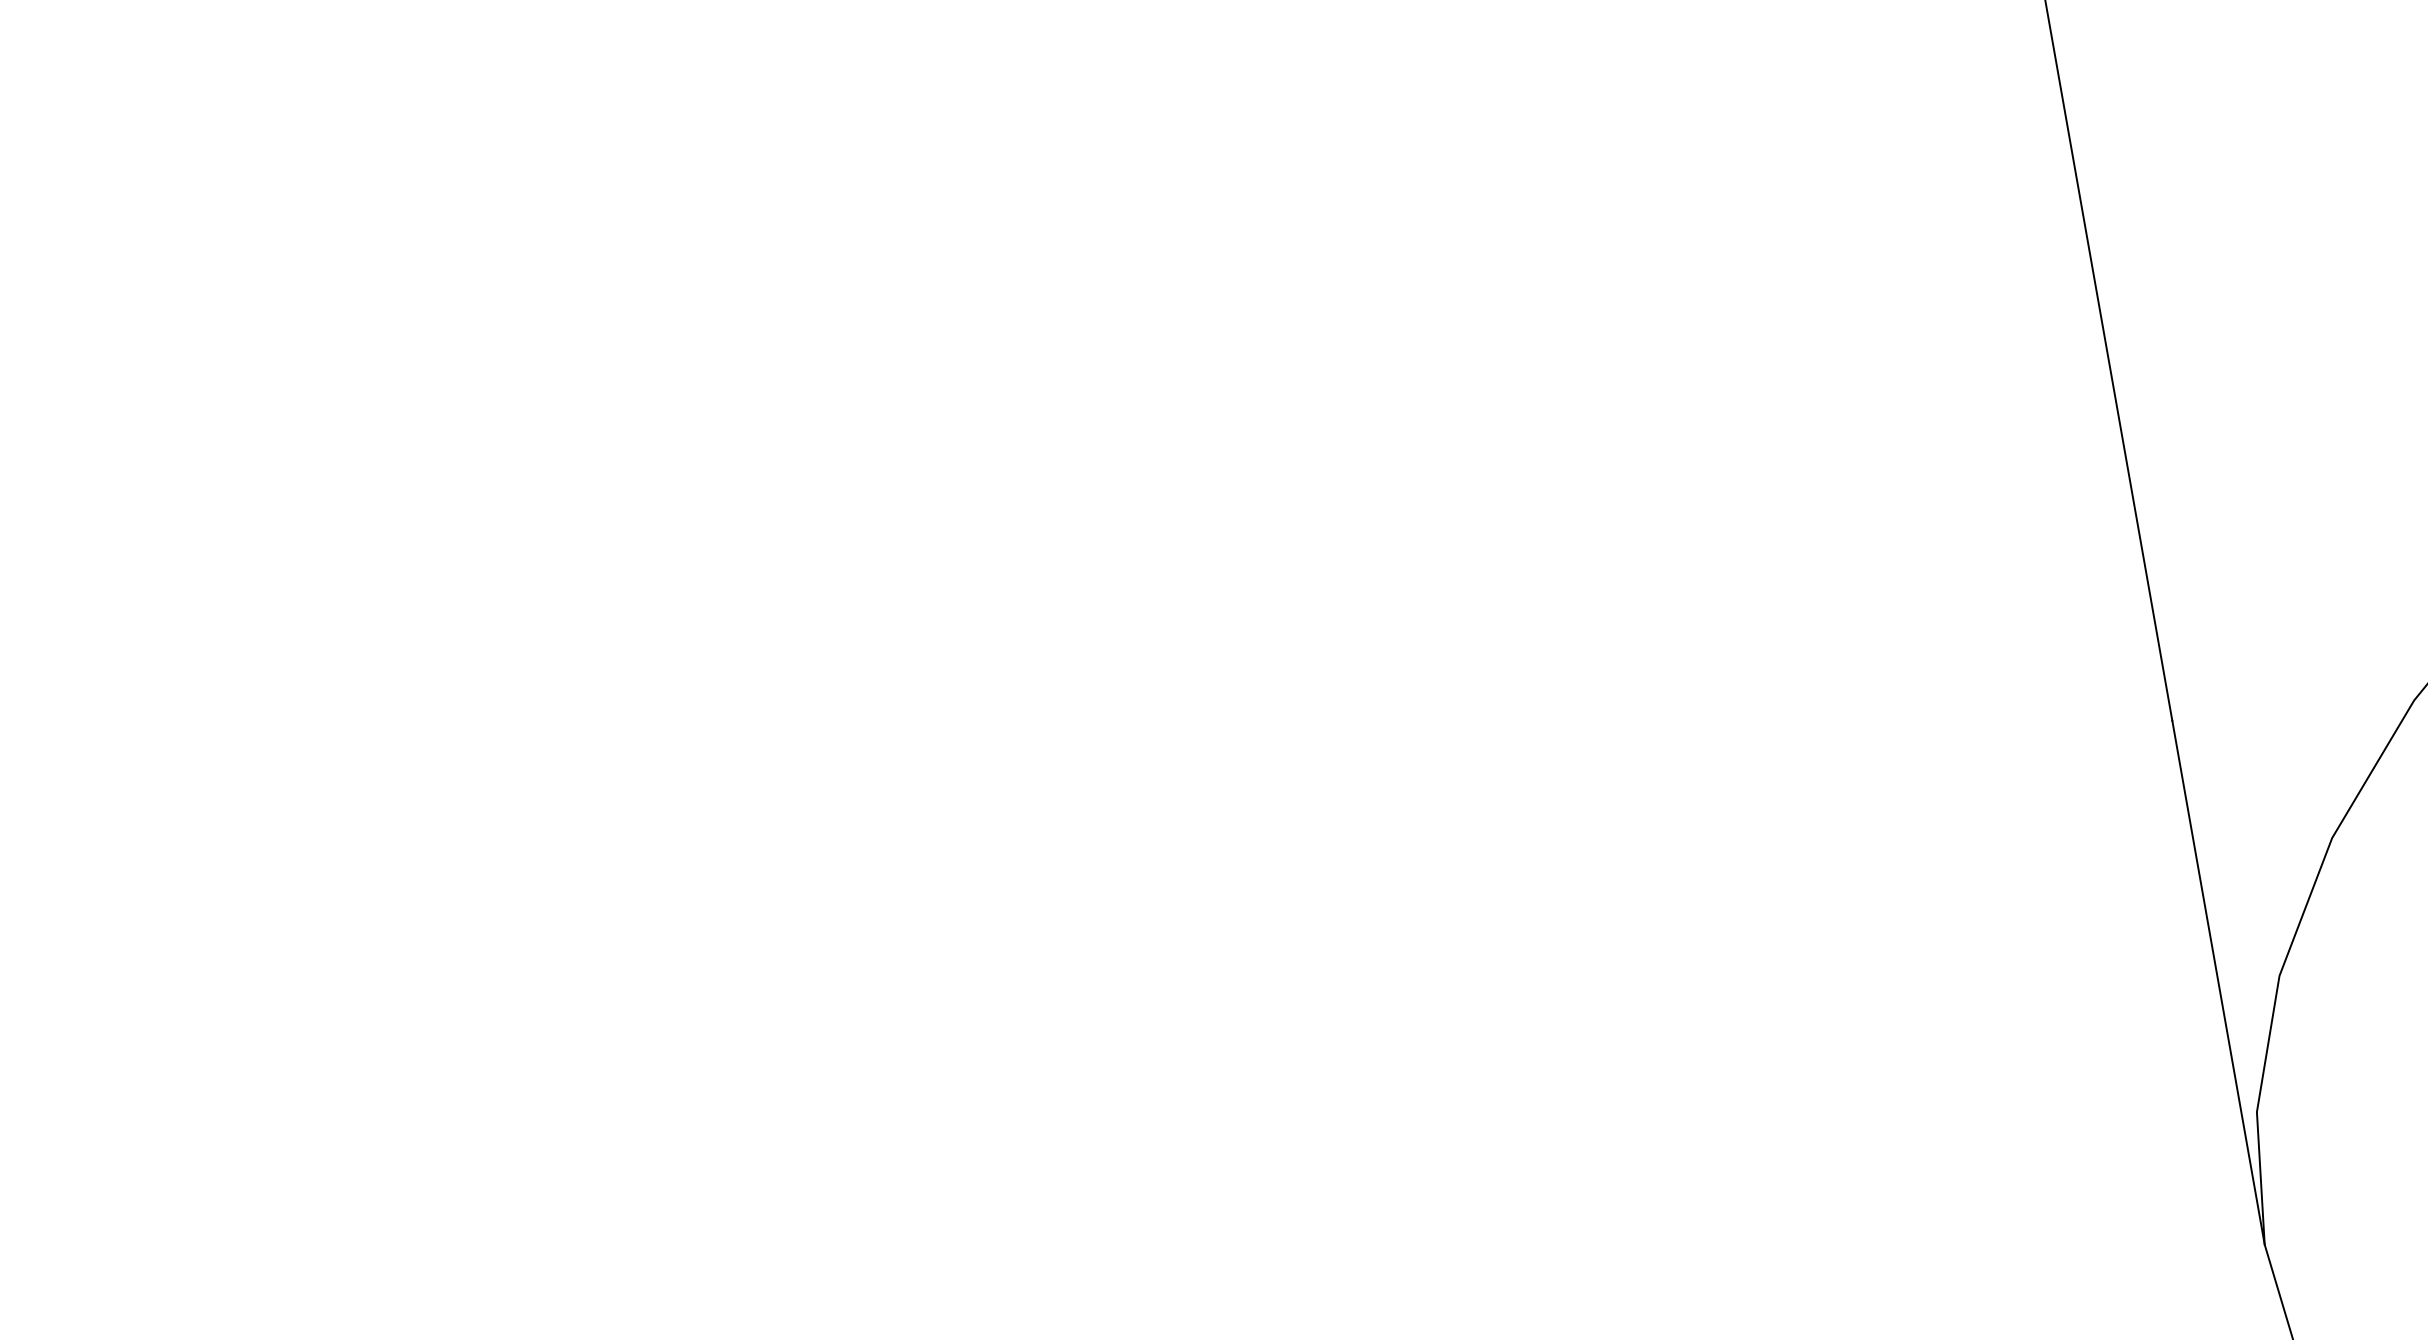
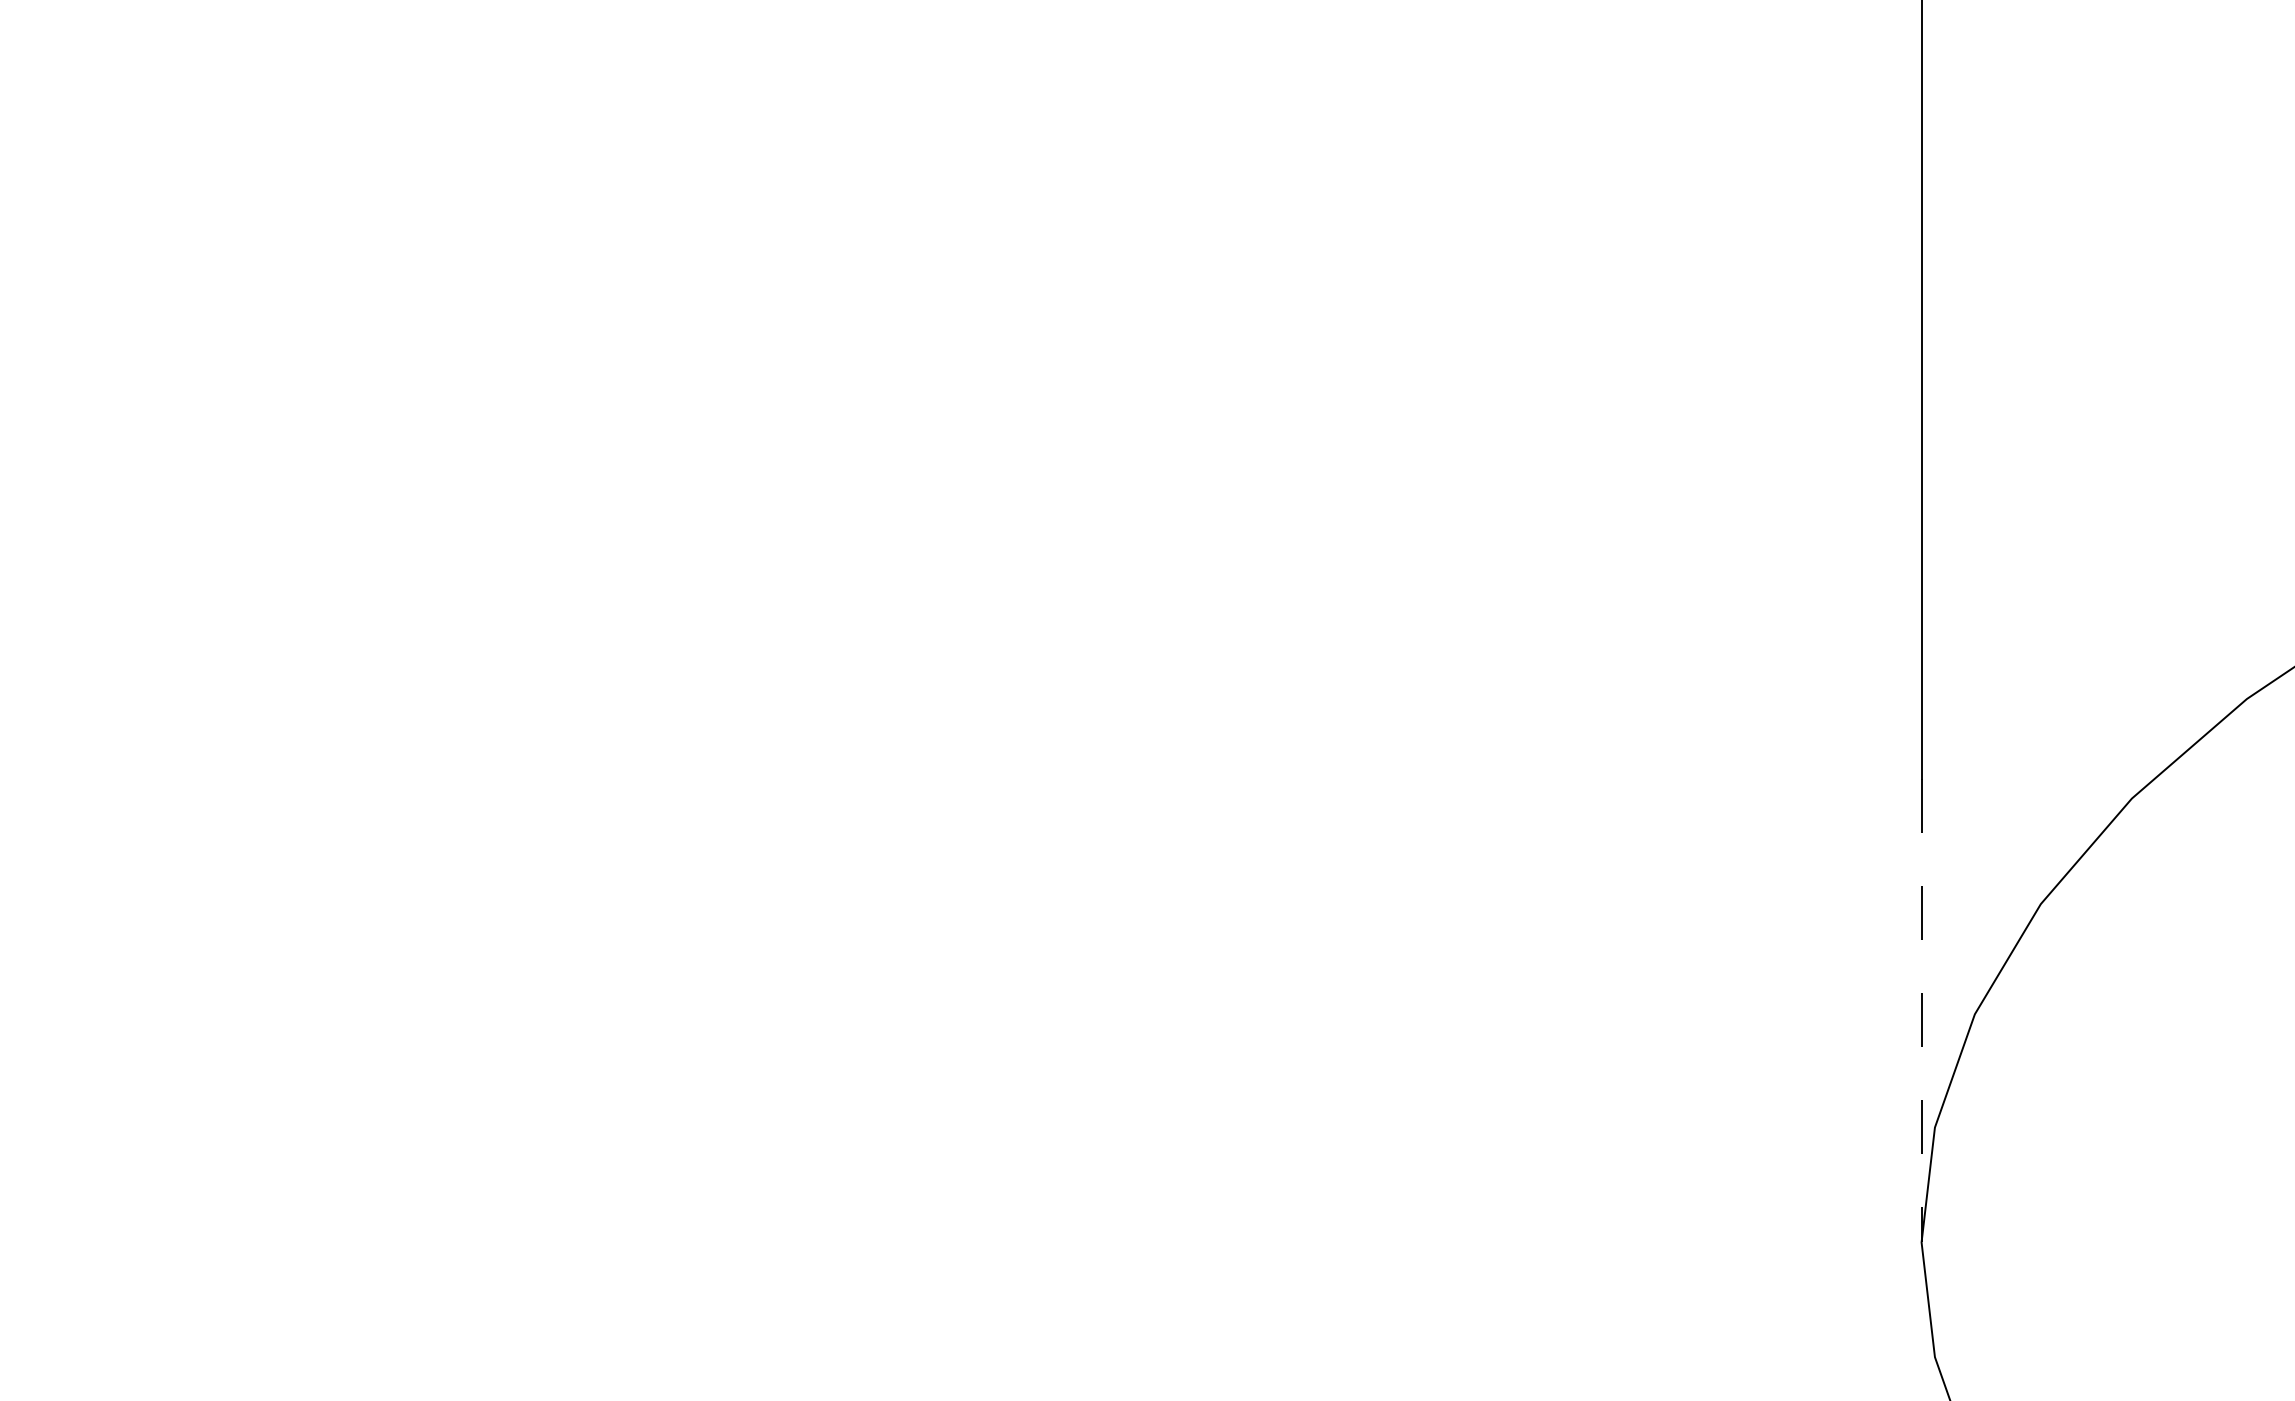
line: (2218, 983) -> (1921, 1011), solid -> dashed

